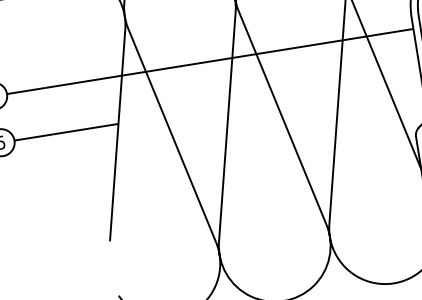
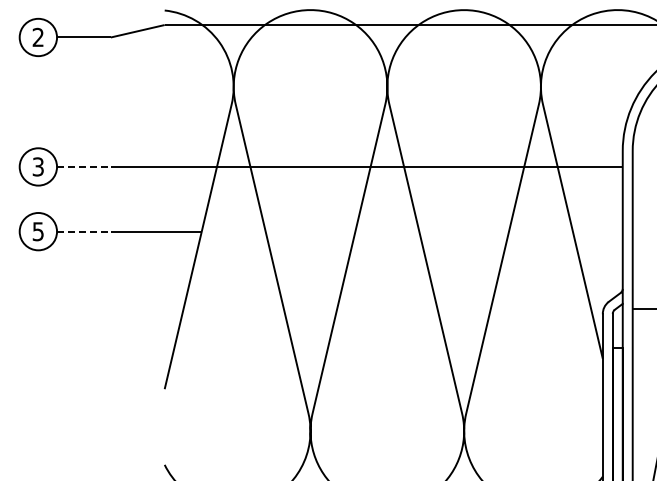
line: (26, 90) -> (83, 166), solid -> dashed
line: (33, 137) -> (83, 231), solid -> dashed

